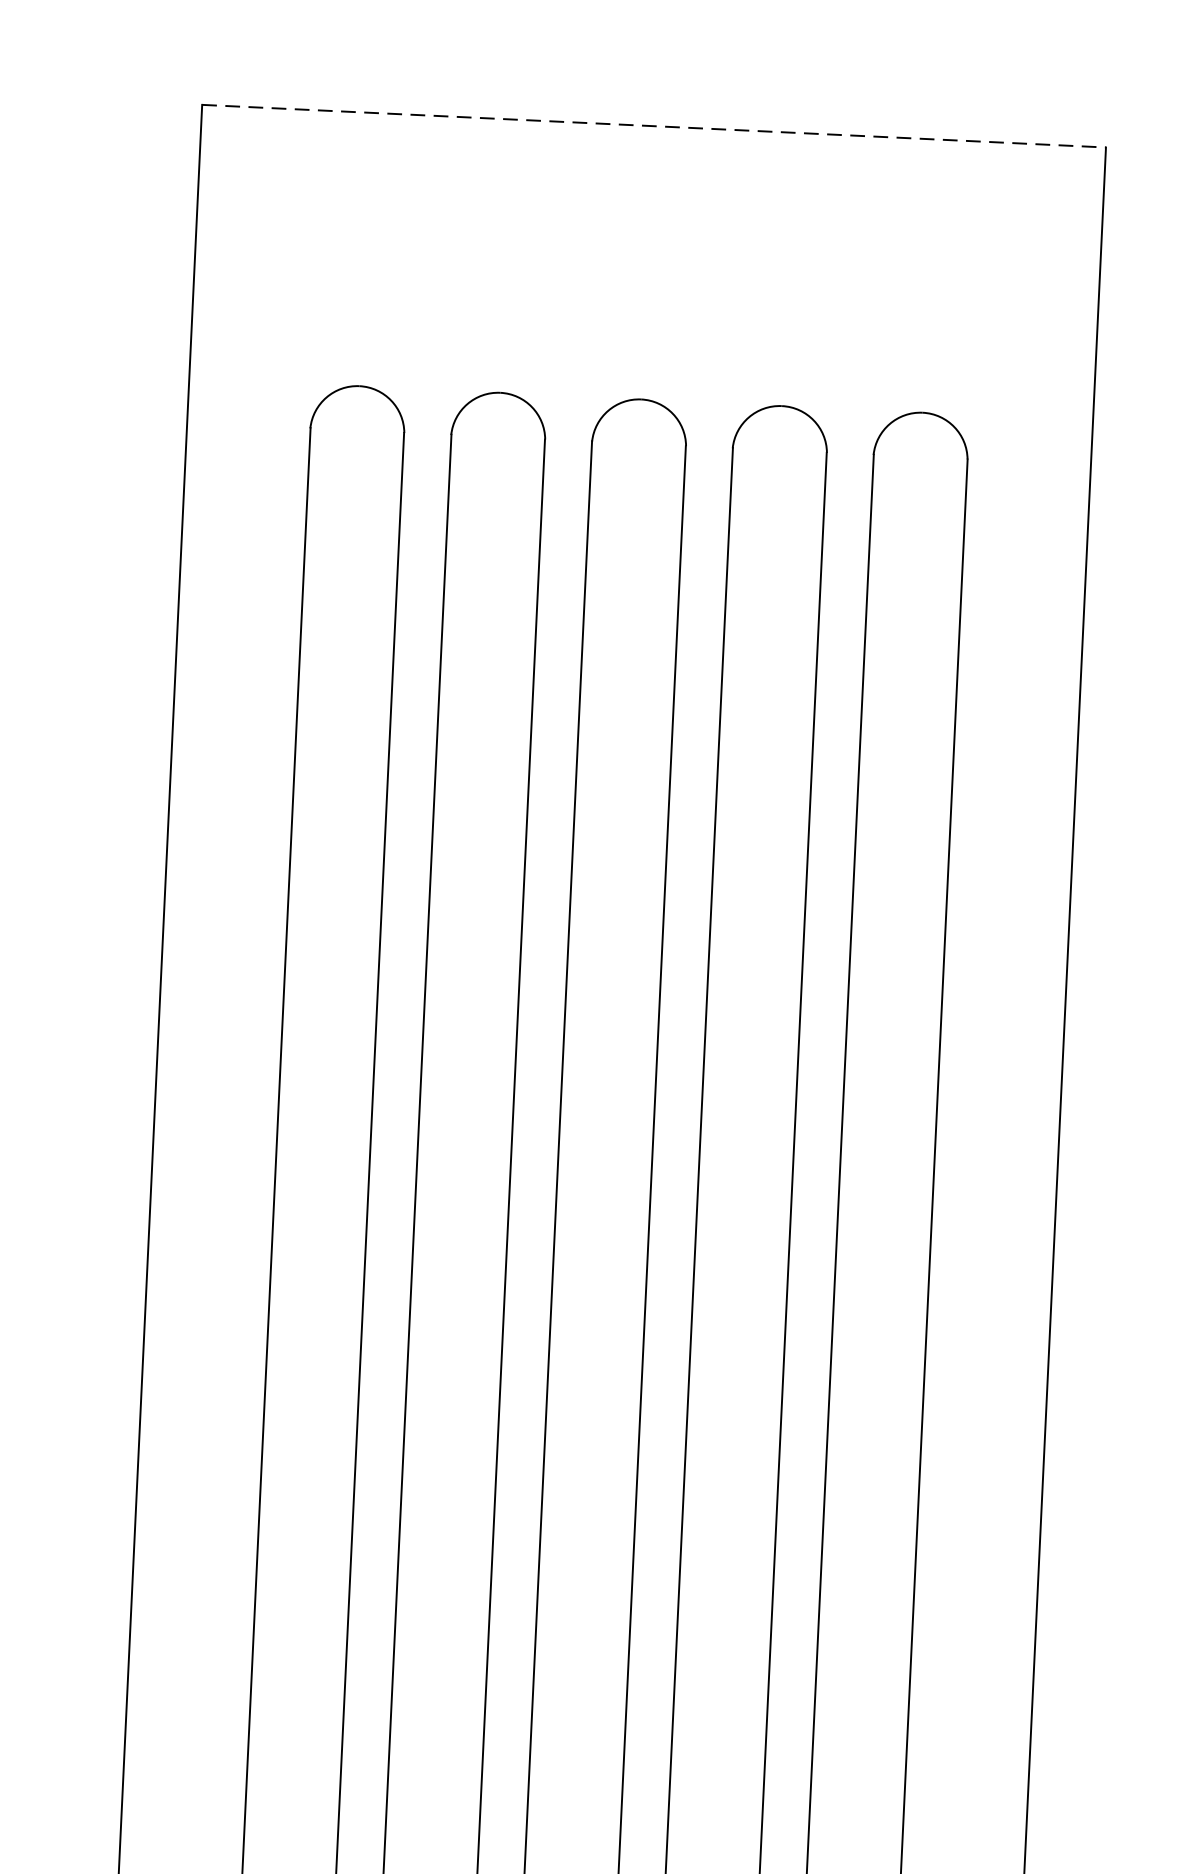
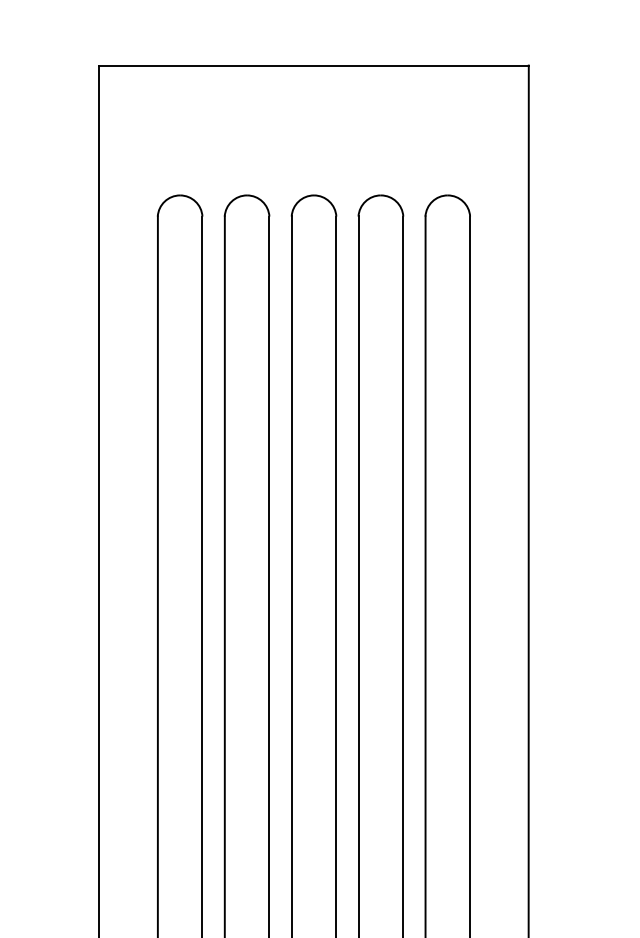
line: (655, 126) -> (314, 65), dashed -> solid

